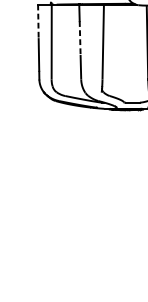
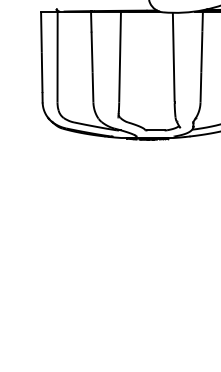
line: (38, 21) -> (41, 31), dashed -> solid
line: (80, 38) -> (92, 52), dashed -> solid

